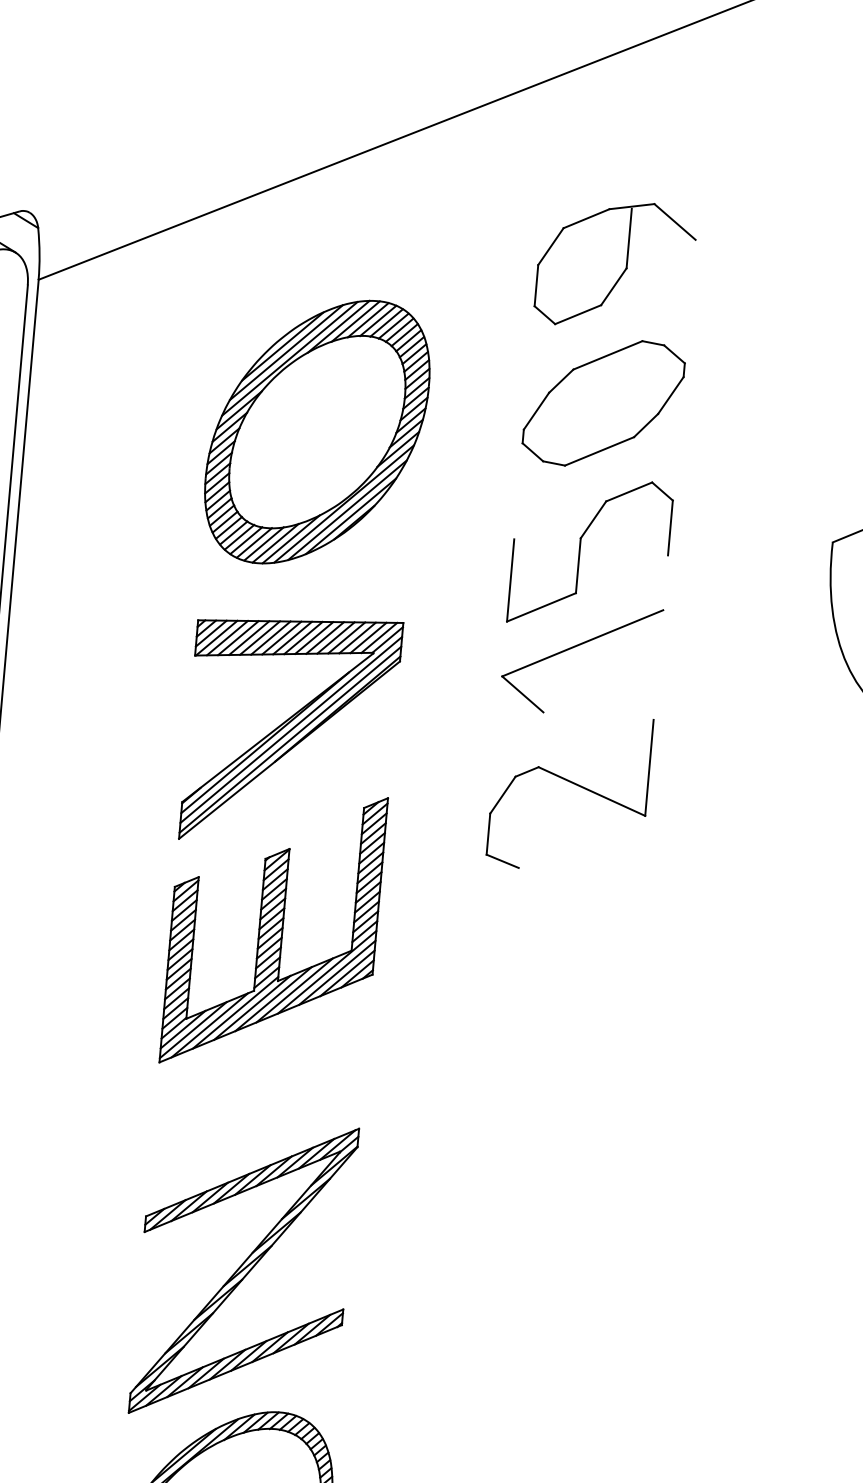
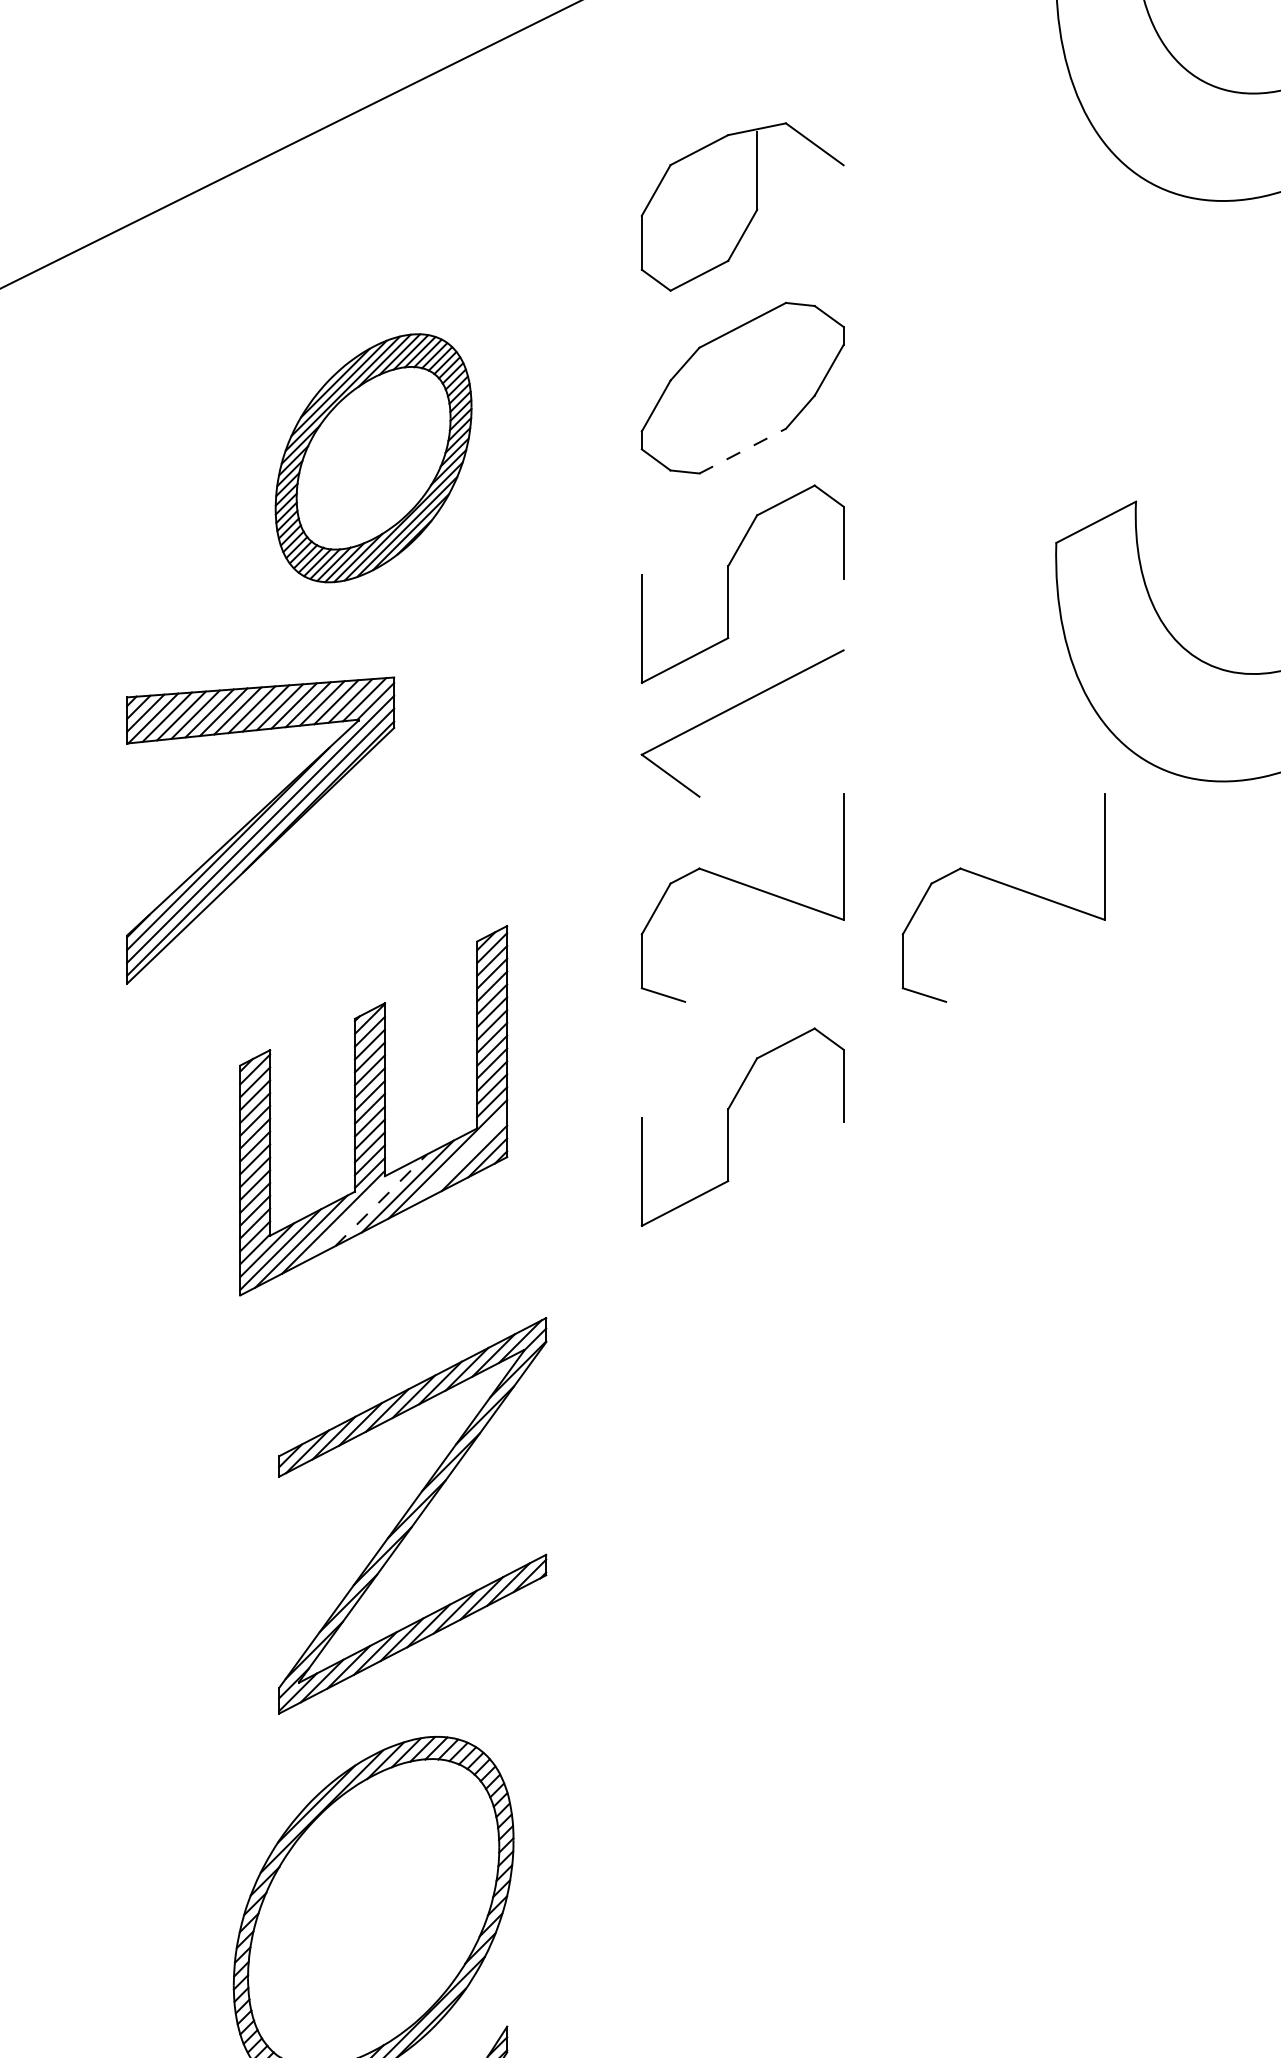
part: (317, 432) -> (373, 458), size x0.7
line: (599, 451) -> (742, 451), solid -> dashed
part: (291, 730) -> (260, 830), moved
part: (772, 801) -> (1007, 886), added
part: (543, 966) -> (728, 1126), added
line: (337, 972) -> (461, 1158), removed
line: (273, 999) -> (381, 1200), solid -> dashed
line: (252, 1008) -> (354, 1214), removed
part: (243, 1270) -> (412, 1515), moved

